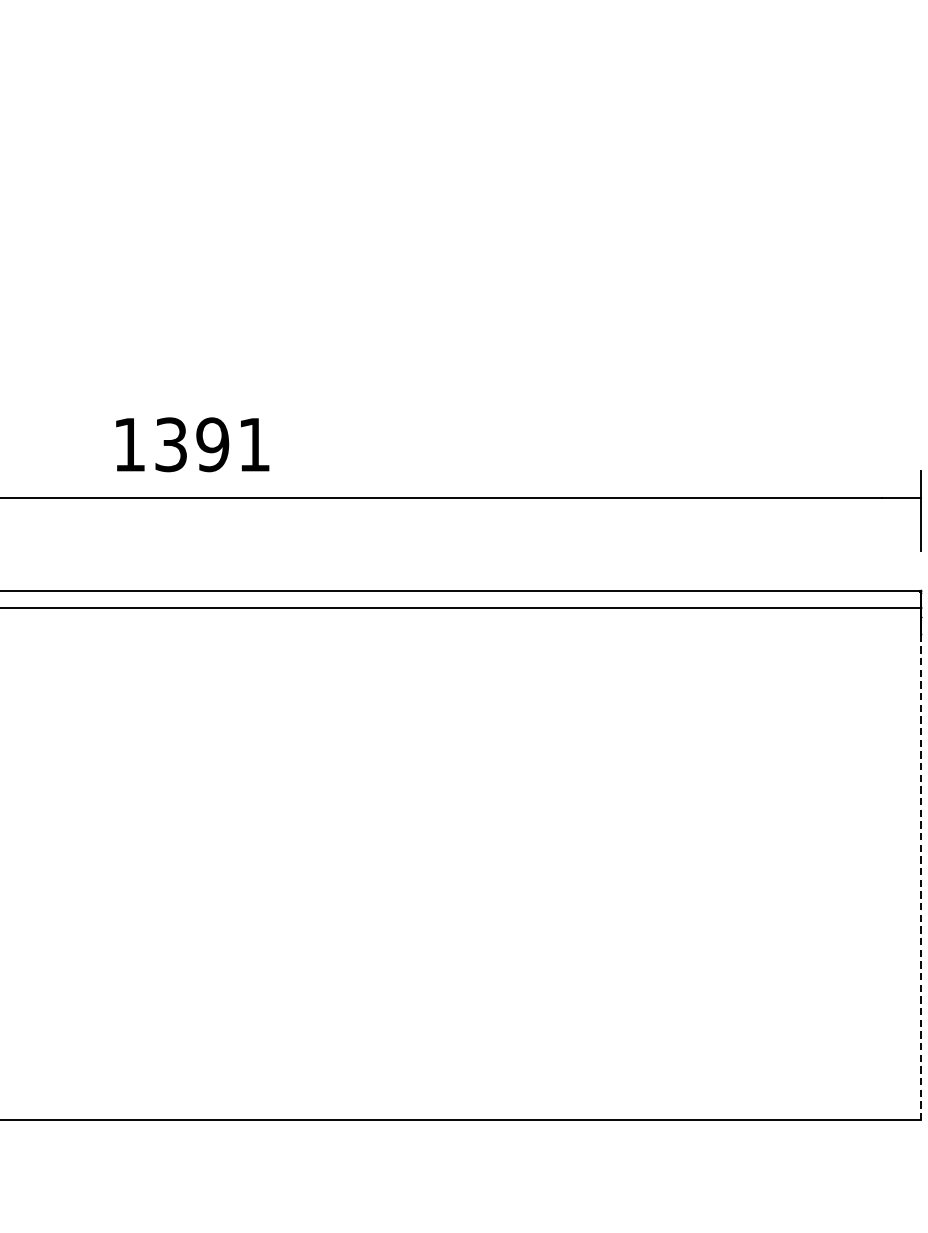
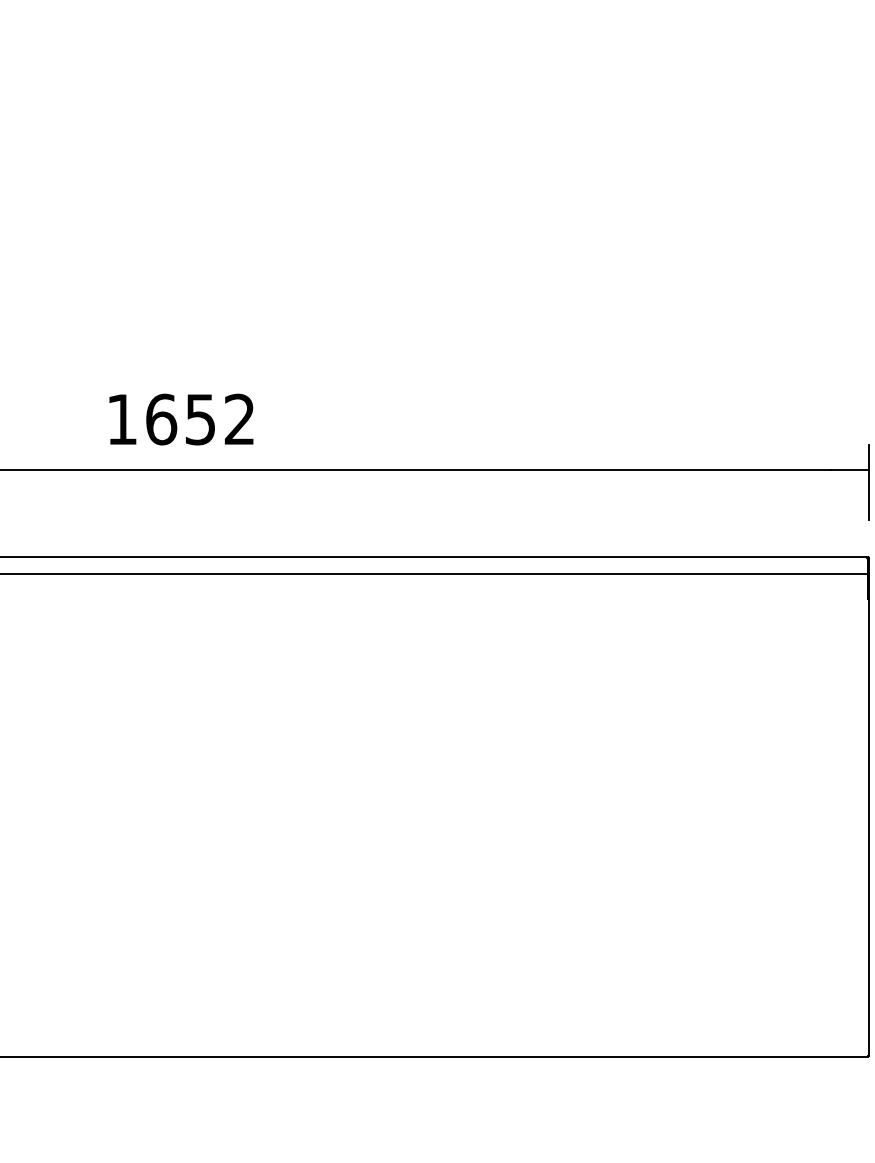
text: (211, 444) -> (199, 419), 1391 -> 1652
line: (921, 877) -> (868, 827), dashed -> solid

